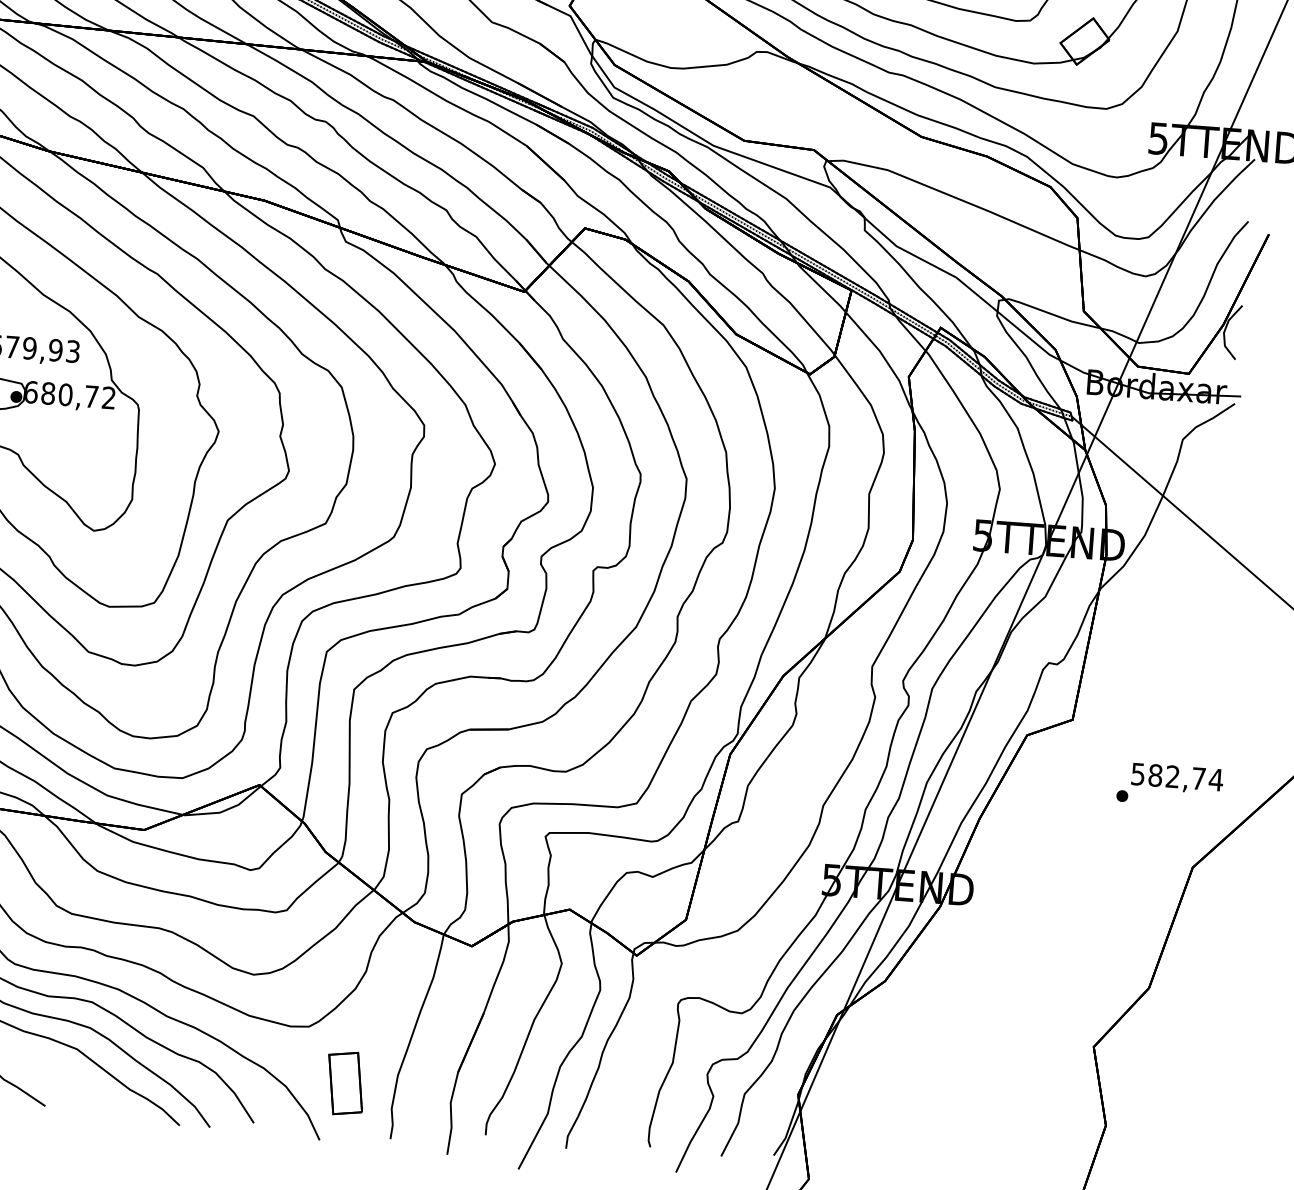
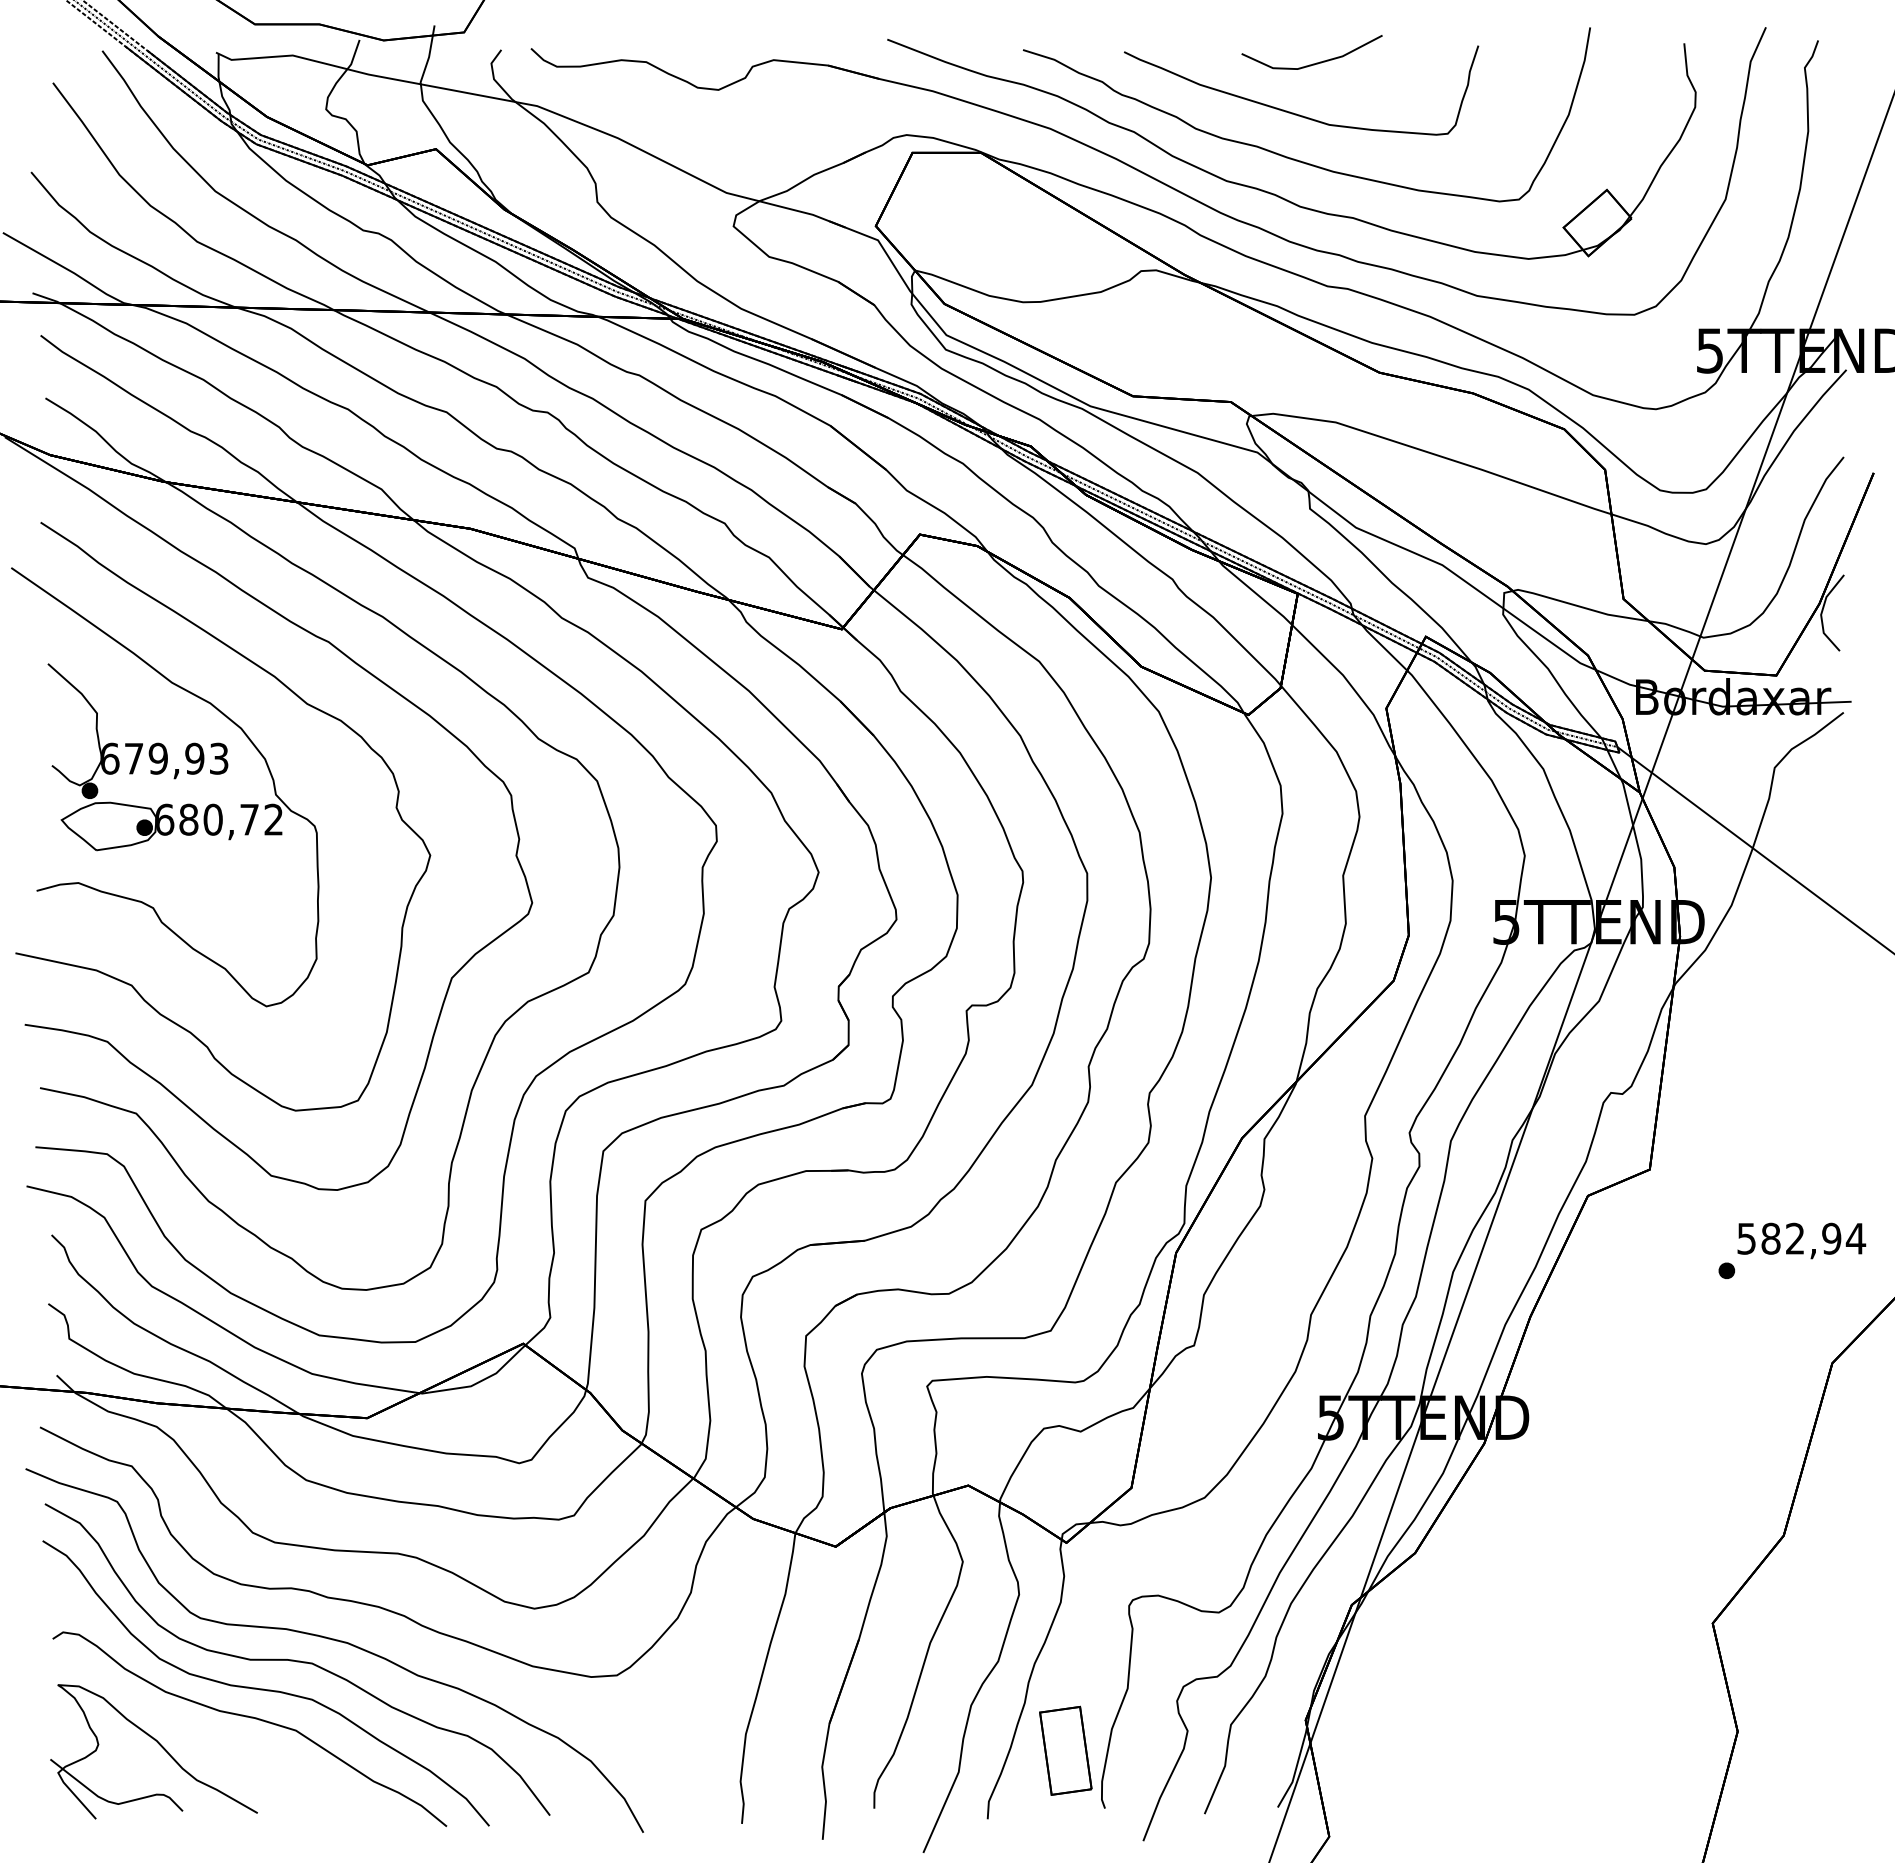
text: (1198, 778) -> (1831, 1238), 582,74 -> 582,94
part: (345, 1083) -> (1065, 1750), moved

